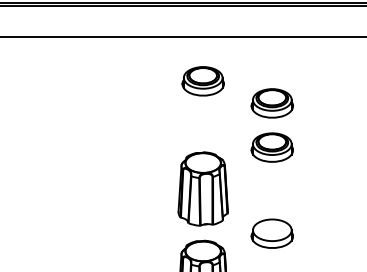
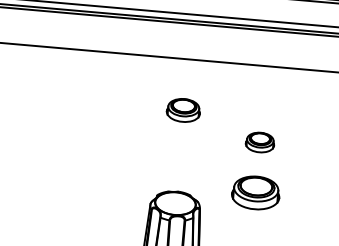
part: (202, 81) -> (182, 110), size x0.7
part: (271, 103) -> (259, 142), size x0.6

